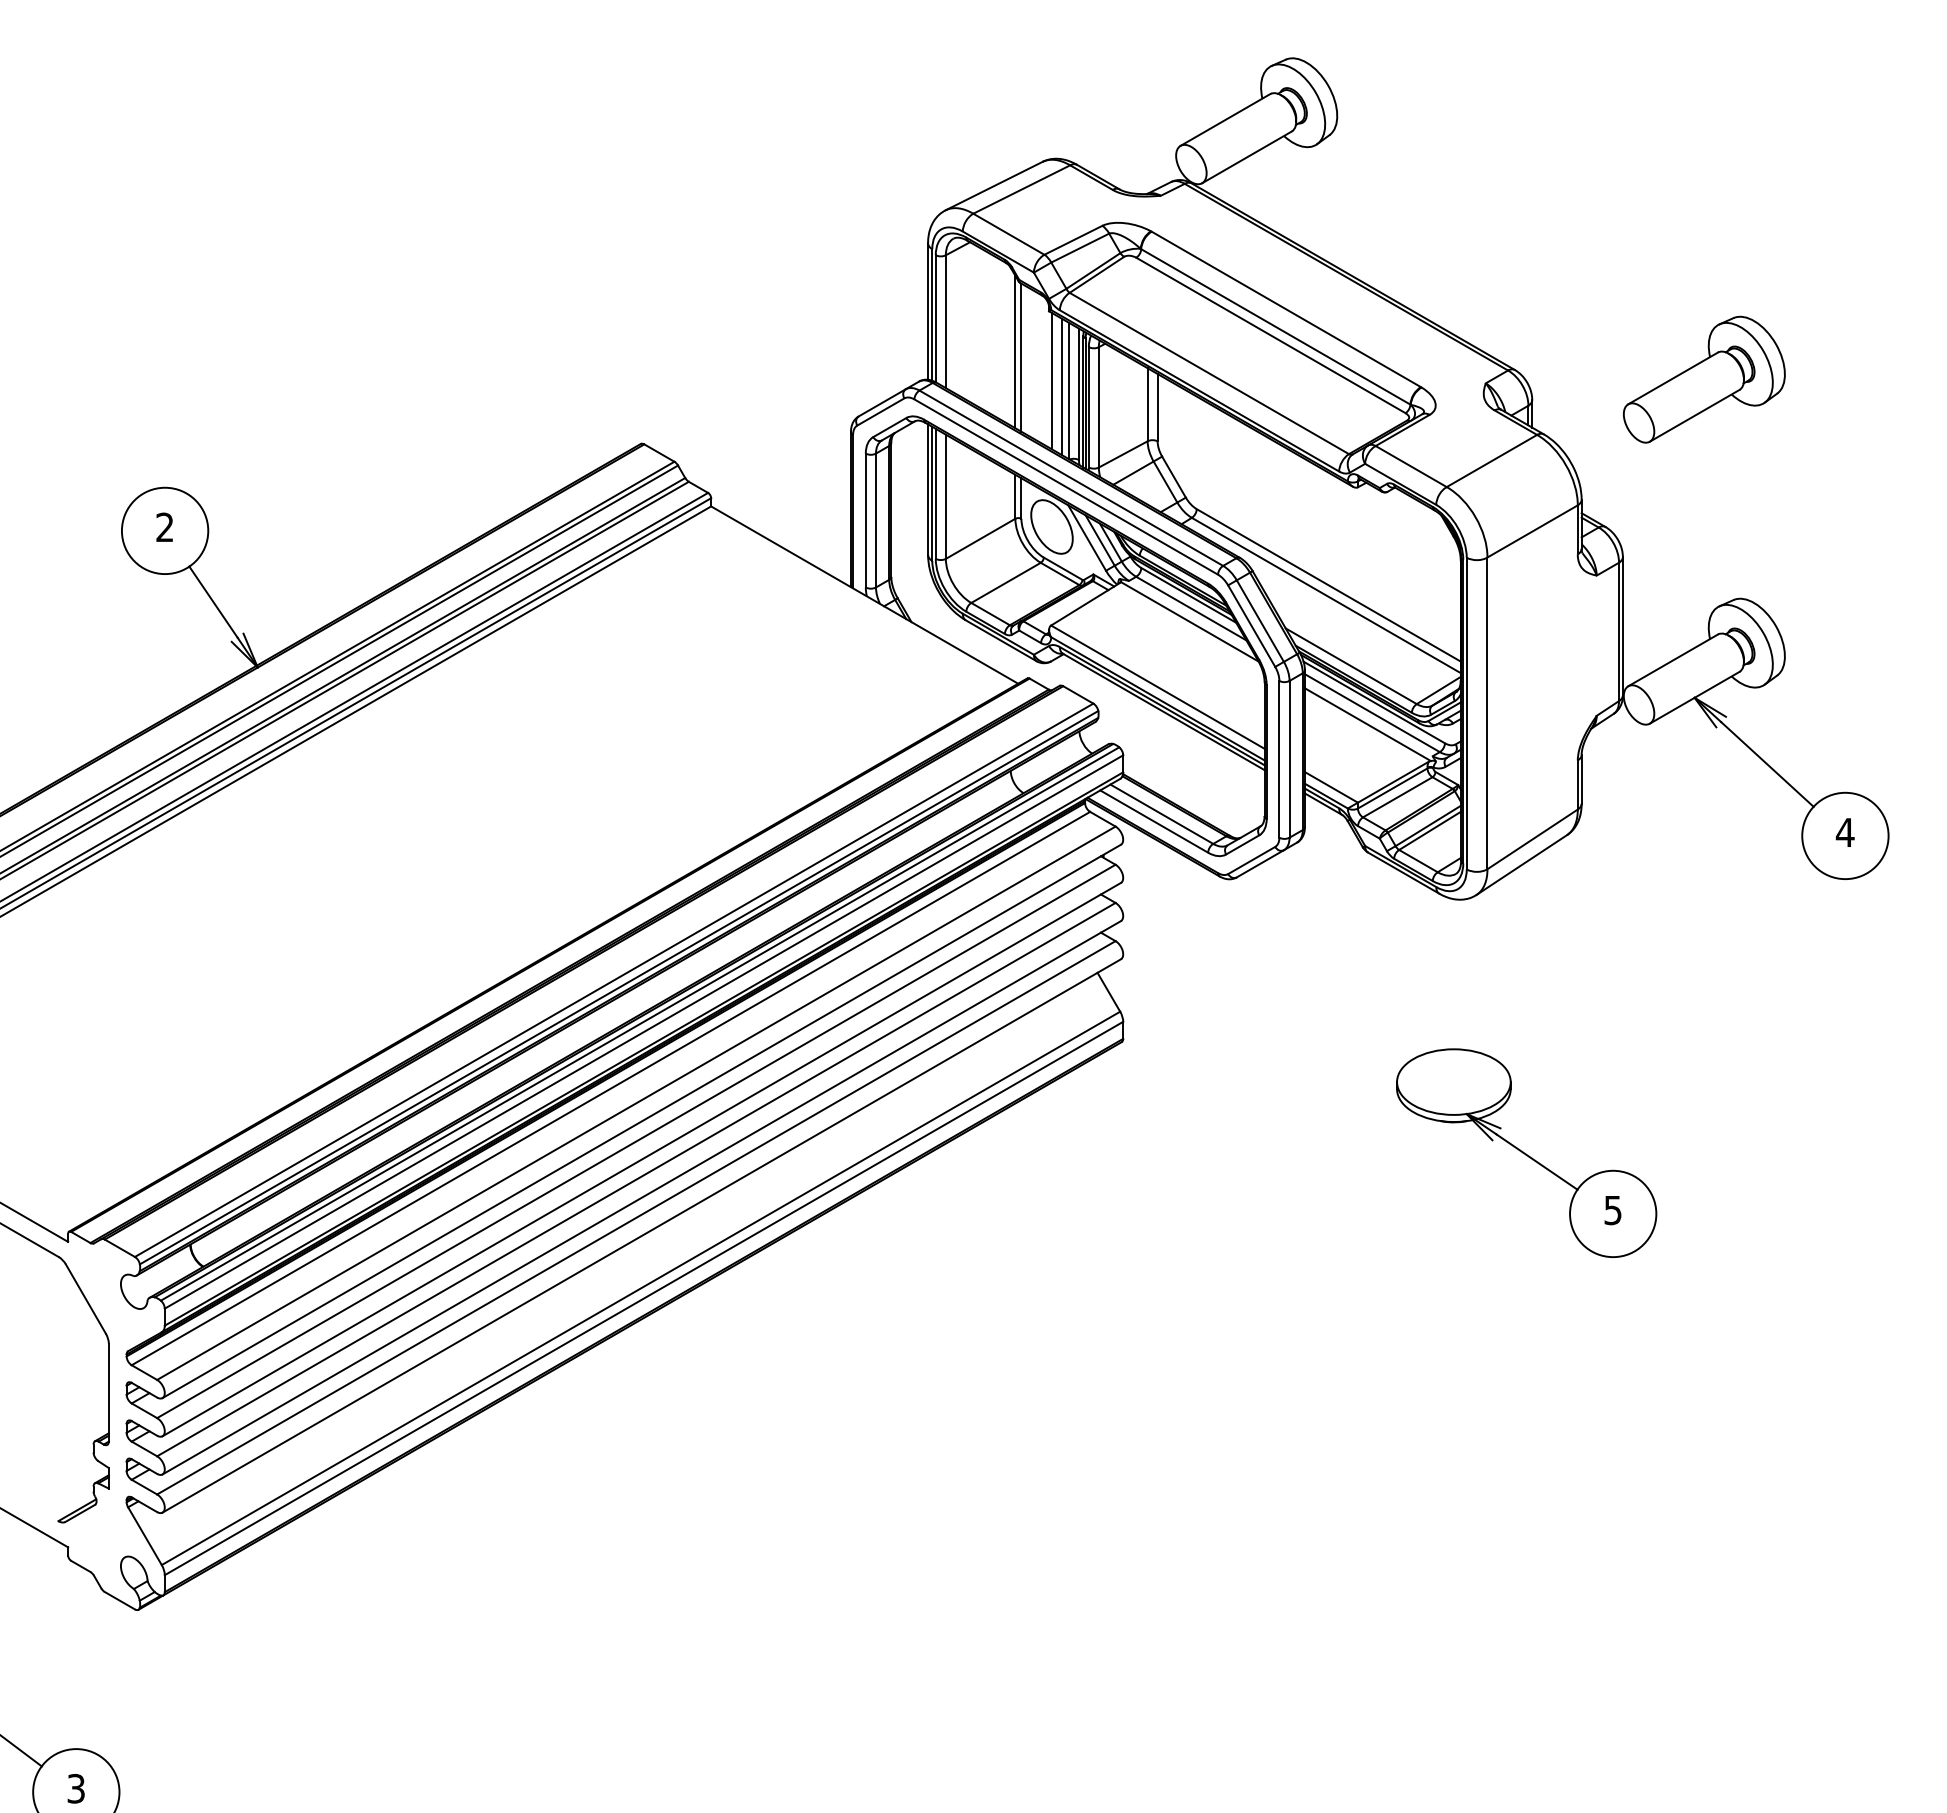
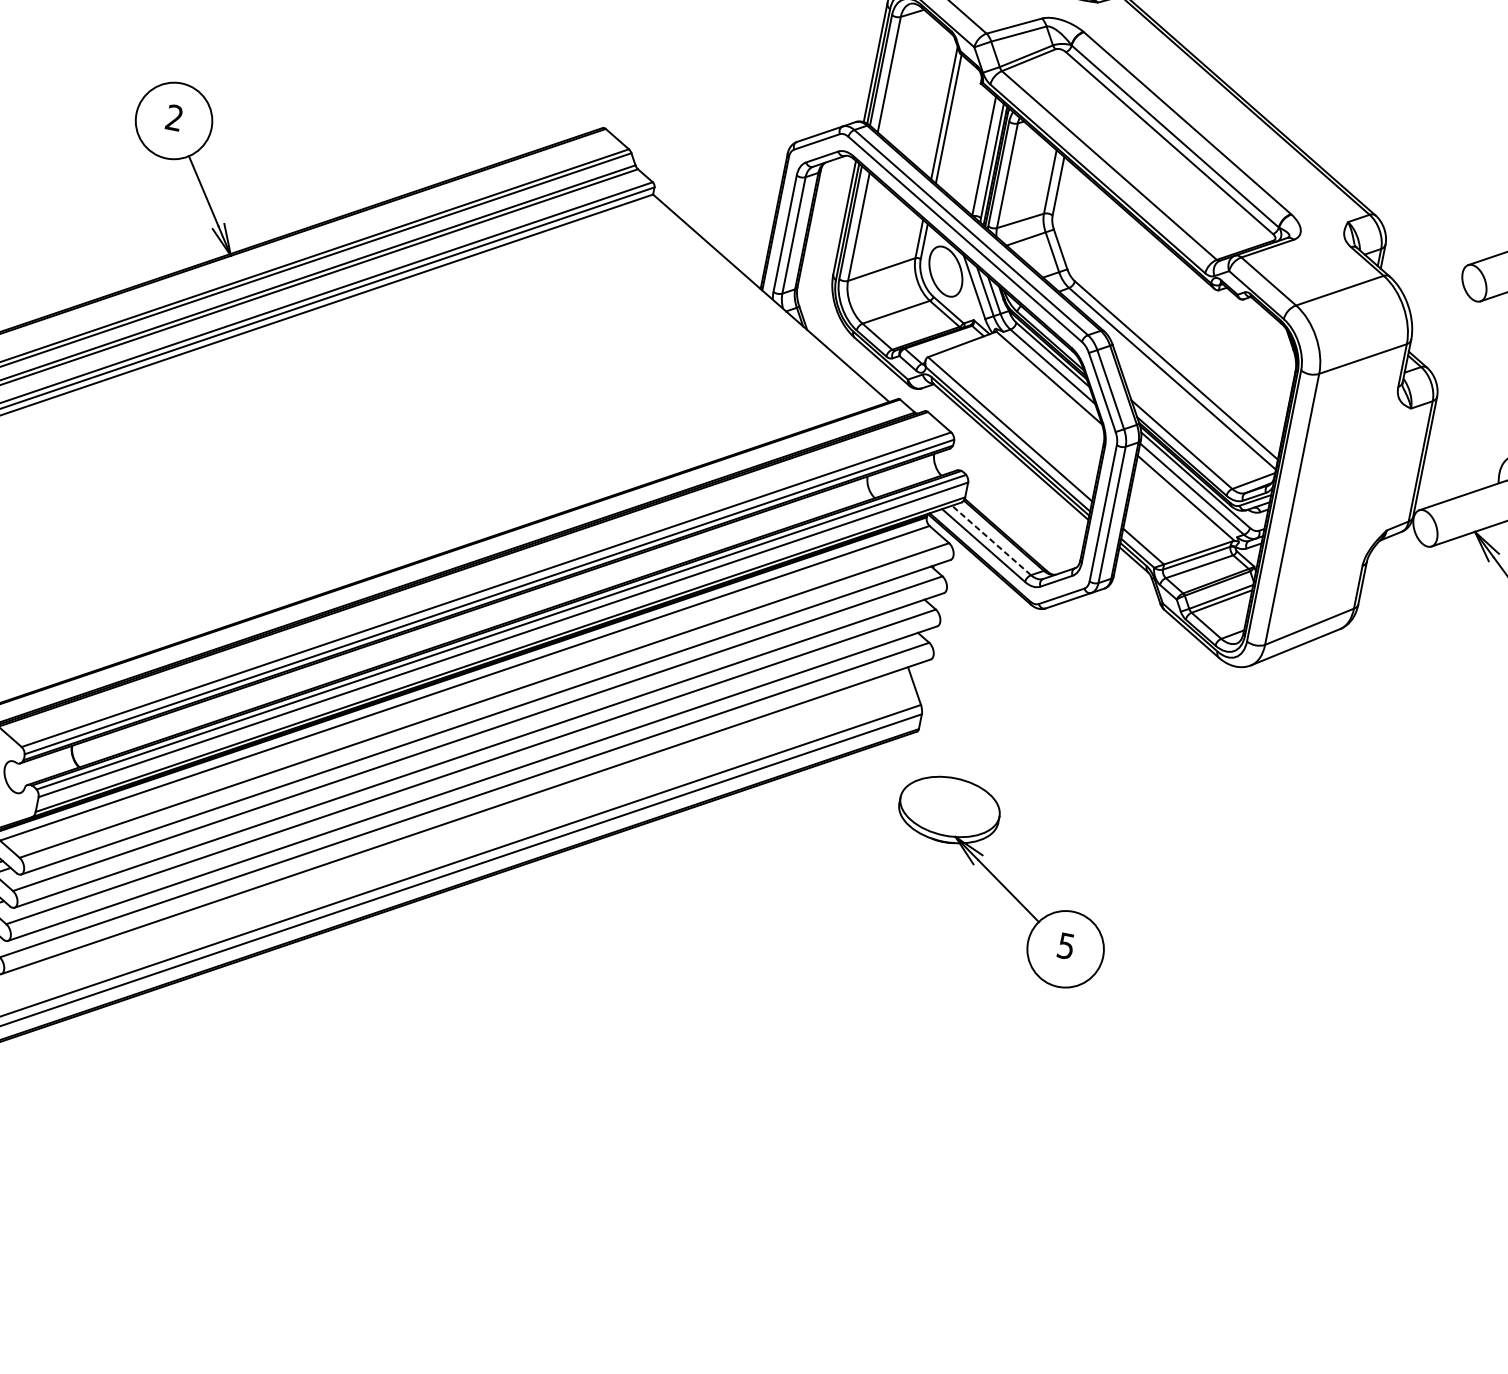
line: (1051, 380) -> (970, 144), removed
line: (1061, 386) -> (978, 151), removed
line: (1161, 813) -> (991, 539), solid -> dashed
part: (1526, 1152) -> (1000, 880), moved

